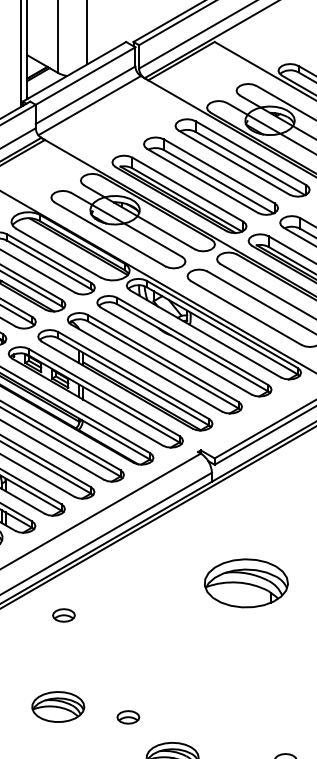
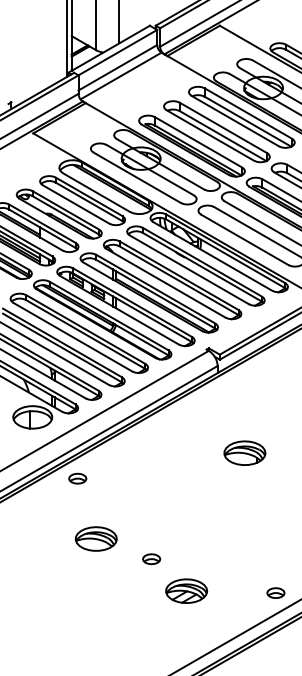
part: (245, 582) -> (244, 452), size x0.62
part: (63, 615) -> (77, 478), moved
part: (57, 706) -> (95, 538), moved

